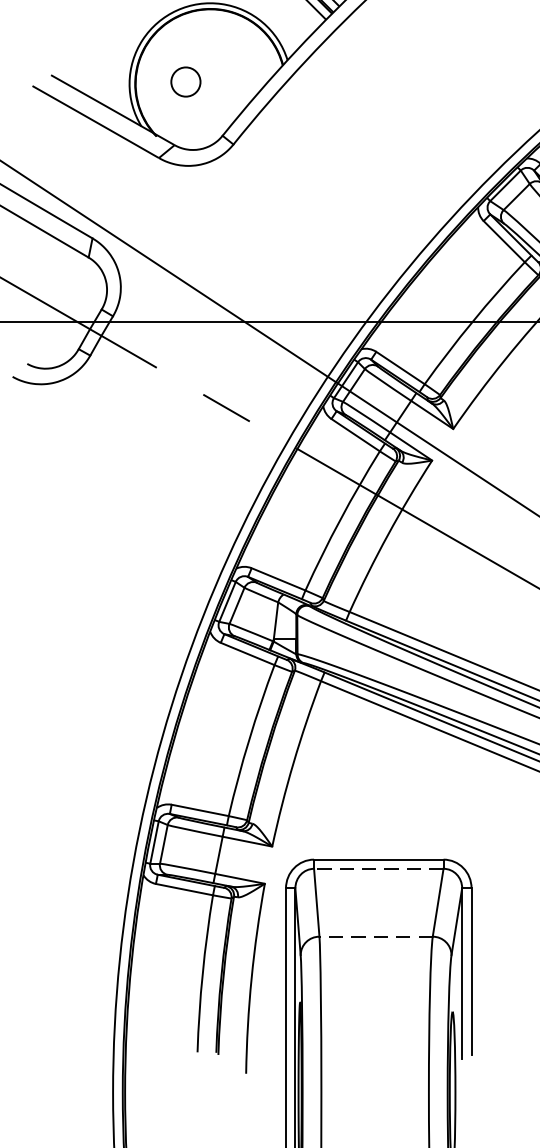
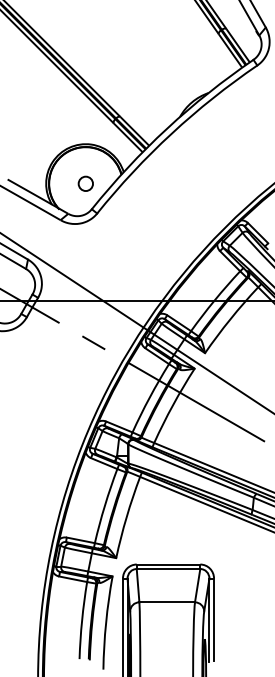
circle: (185, 81) -> (85, 183), moved
line: (378, 869) -> (168, 569), dashed -> solid
line: (376, 936) -> (167, 602), dashed -> solid

